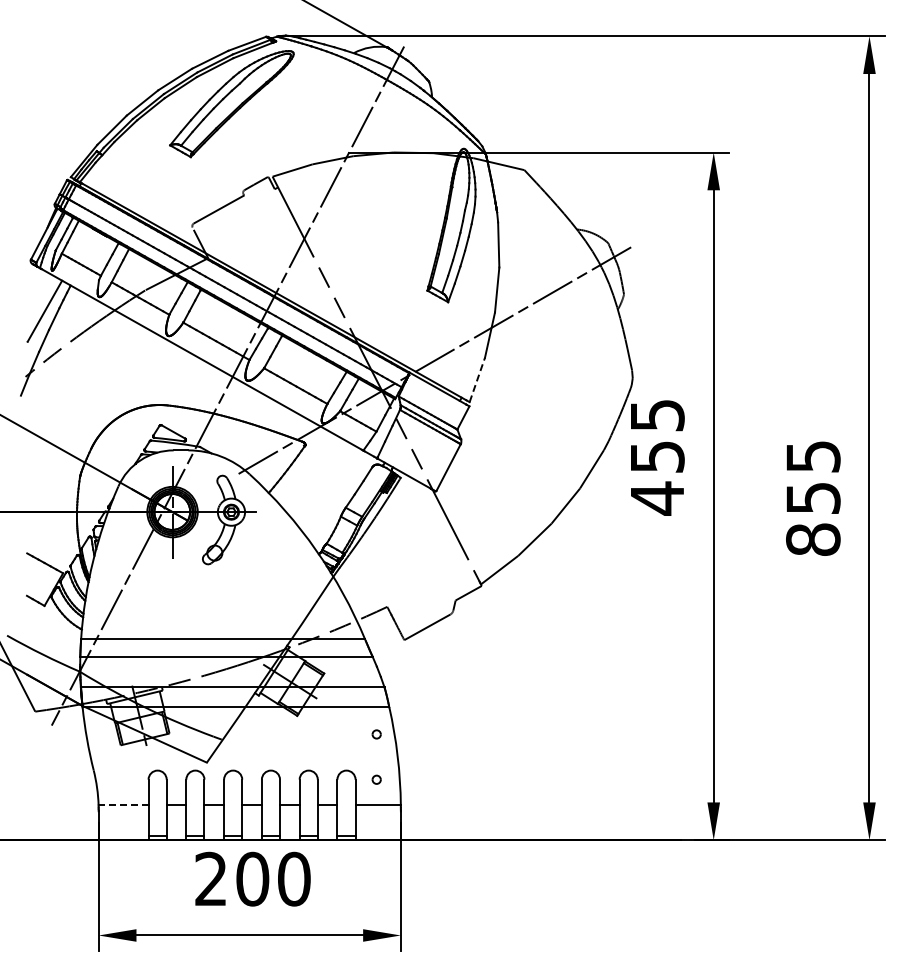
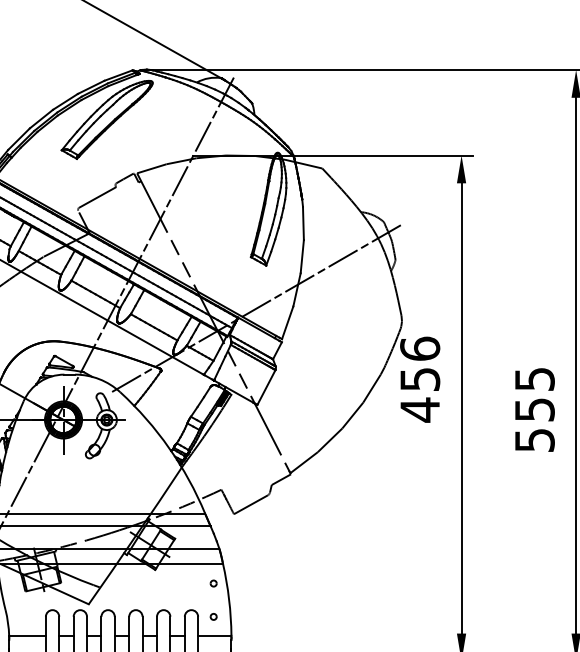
line: (477, 379) -> (287, 322), dashed -> solid
text: (657, 414) -> (420, 348), 455 -> 456
text: (813, 539) -> (534, 440), 855 -> 555
line: (123, 805) -> (27, 635), dashed -> solid

